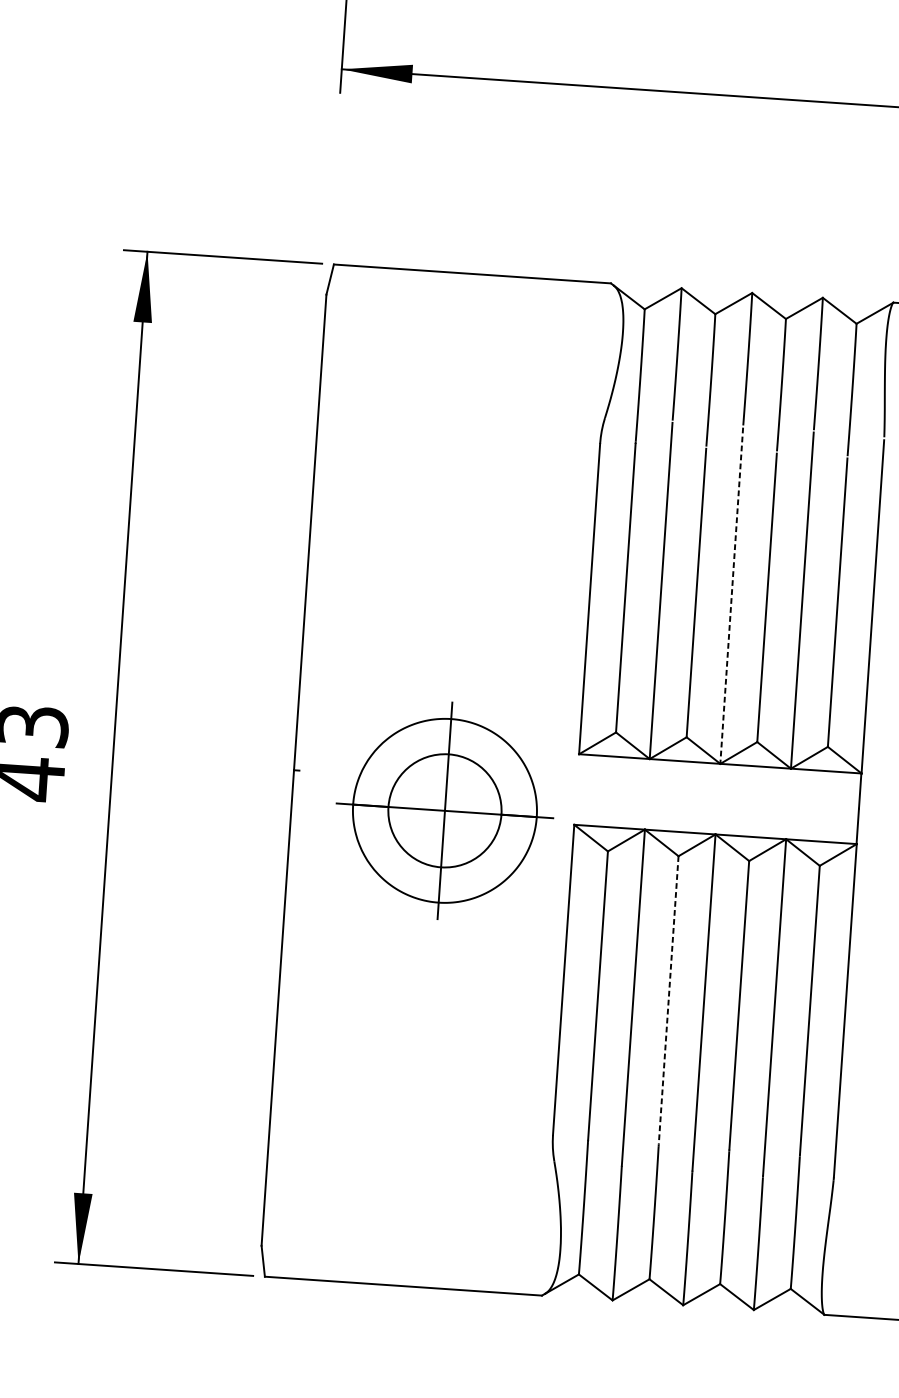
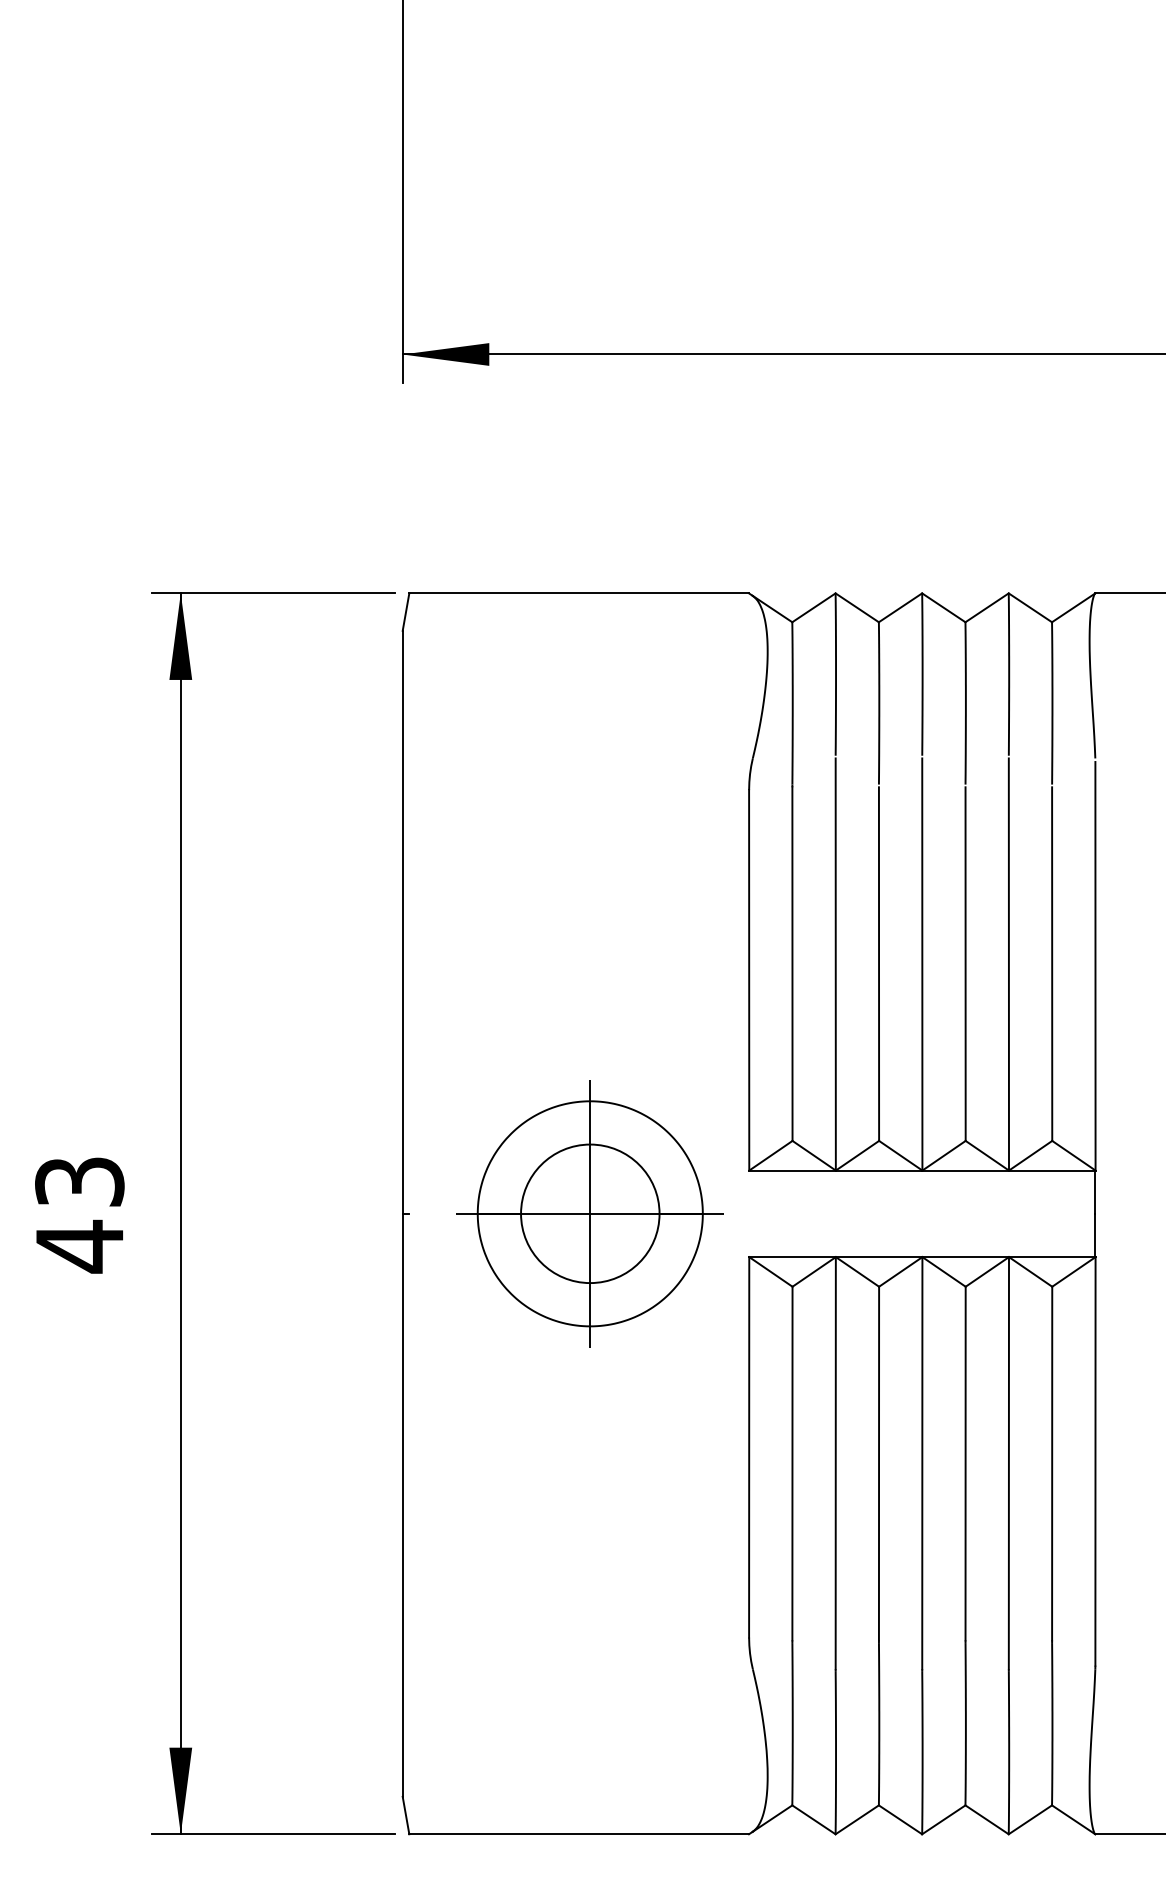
line: (731, 595) -> (922, 964), dashed -> solid
part: (444, 810) -> (589, 1213), moved
line: (669, 1000) -> (879, 1463), dashed -> solid

